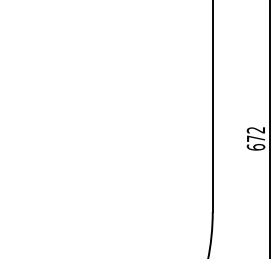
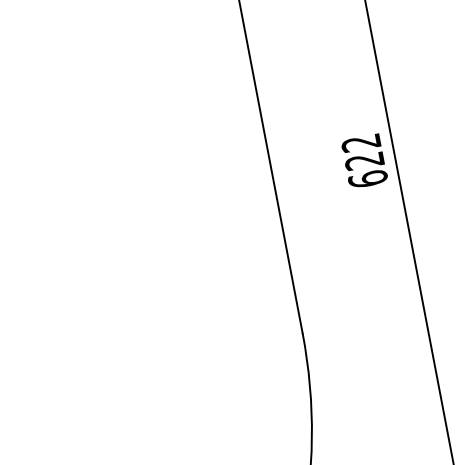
text: (255, 138) -> (363, 160), 672 -> 622

